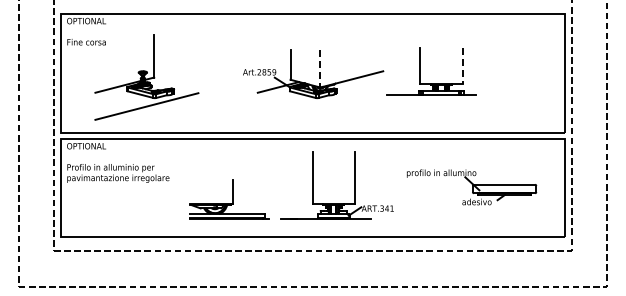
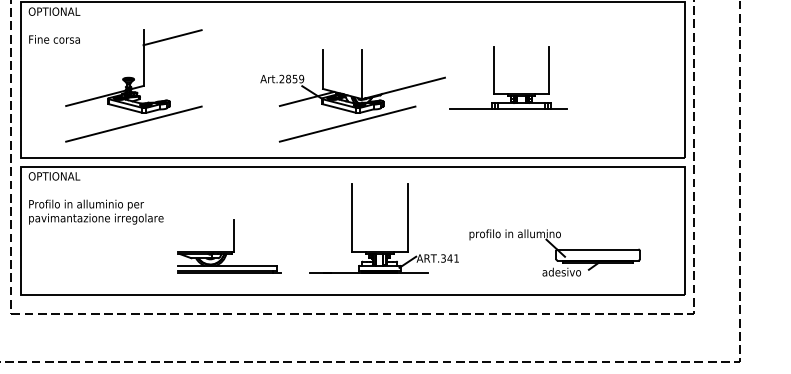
line: (176, 40) -> (172, 37), added
line: (462, 66) -> (549, 71), dashed -> solid
line: (320, 69) -> (362, 75), dashed -> solid
line: (308, 106) -> (346, 124), added
part: (472, 187) -> (555, 253), moved
part: (229, 199) -> (229, 246), moved

